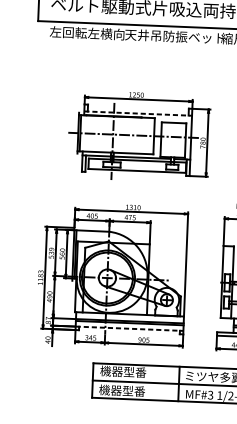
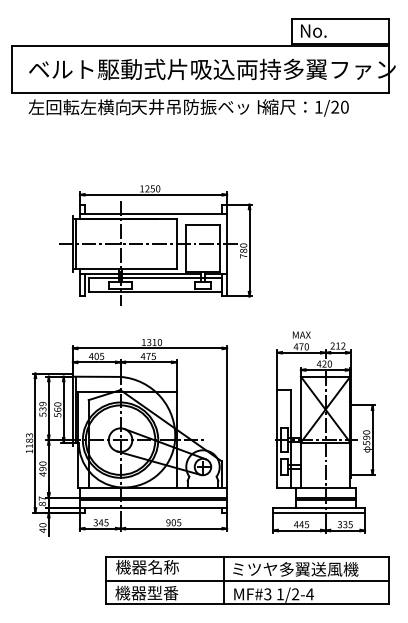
line: (138, 113) -> (153, 214), dashed -> solid
line: (129, 329) -> (153, 508), dashed -> solid
text: (135, 371) -> (163, 566), 機器型番 -> 機器名称

